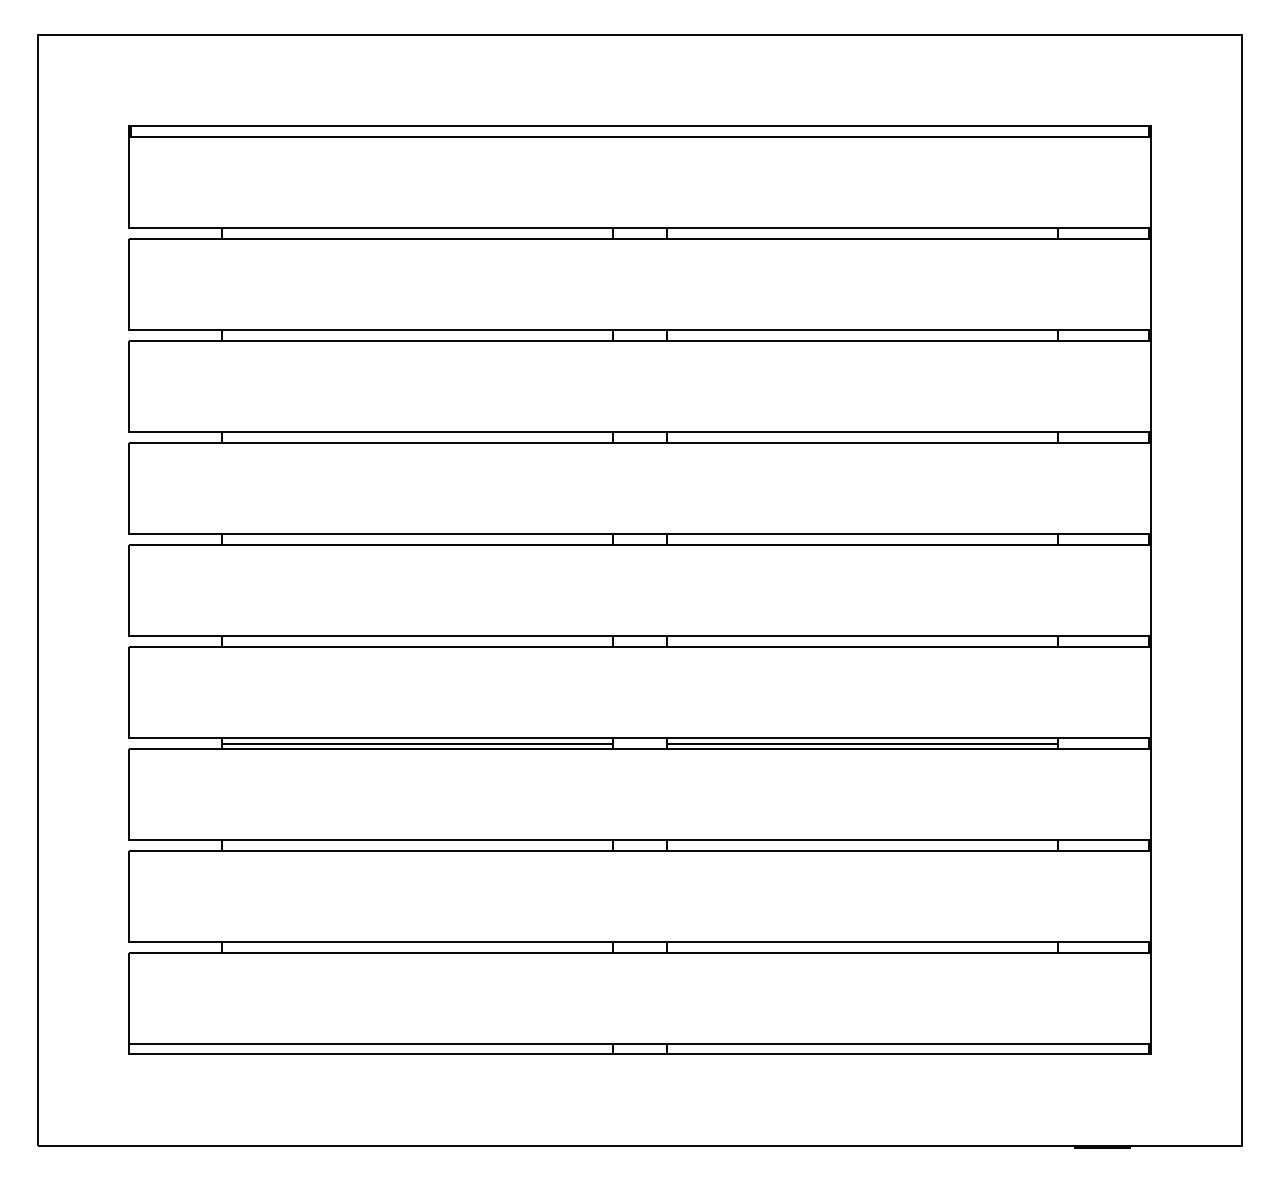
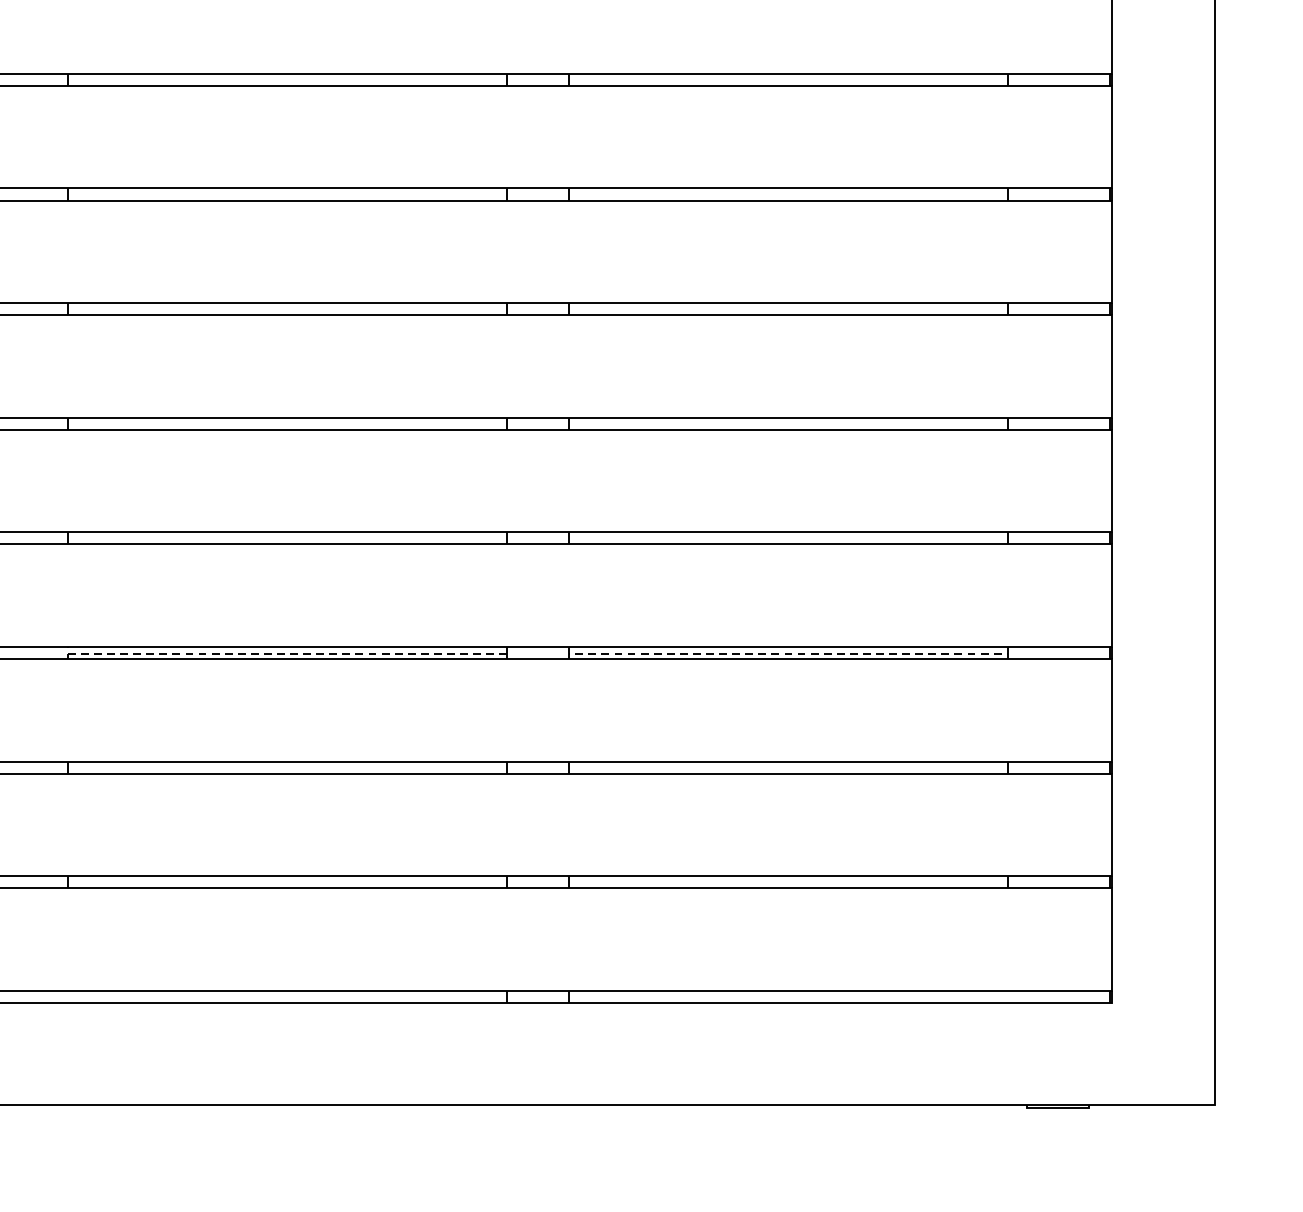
line: (412, 743) -> (281, 653), solid -> dashed
line: (866, 743) -> (792, 653), solid -> dashed

